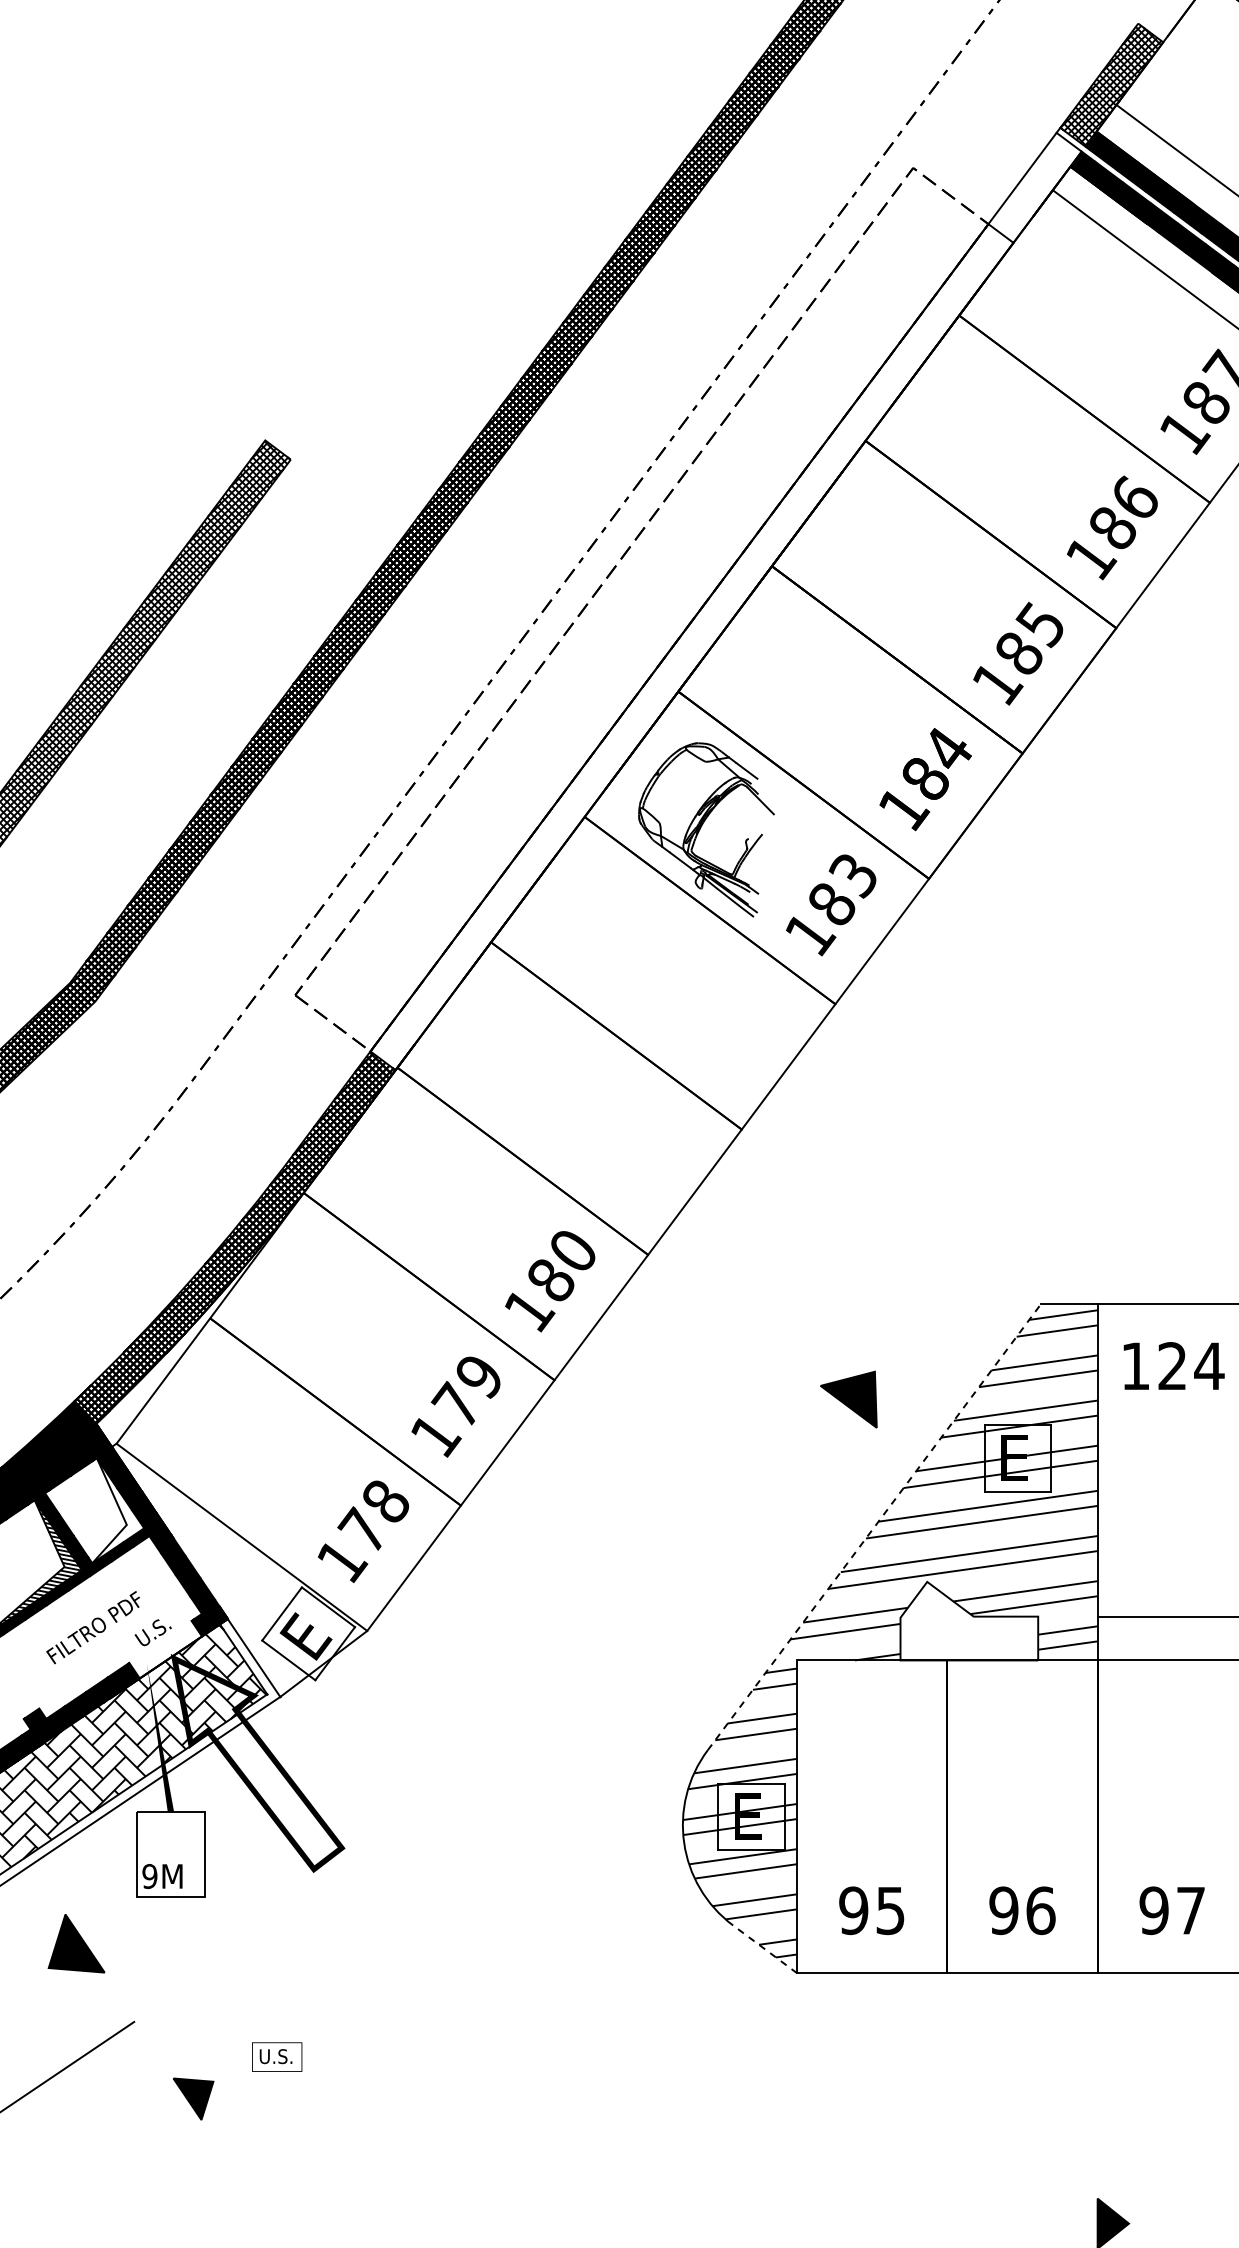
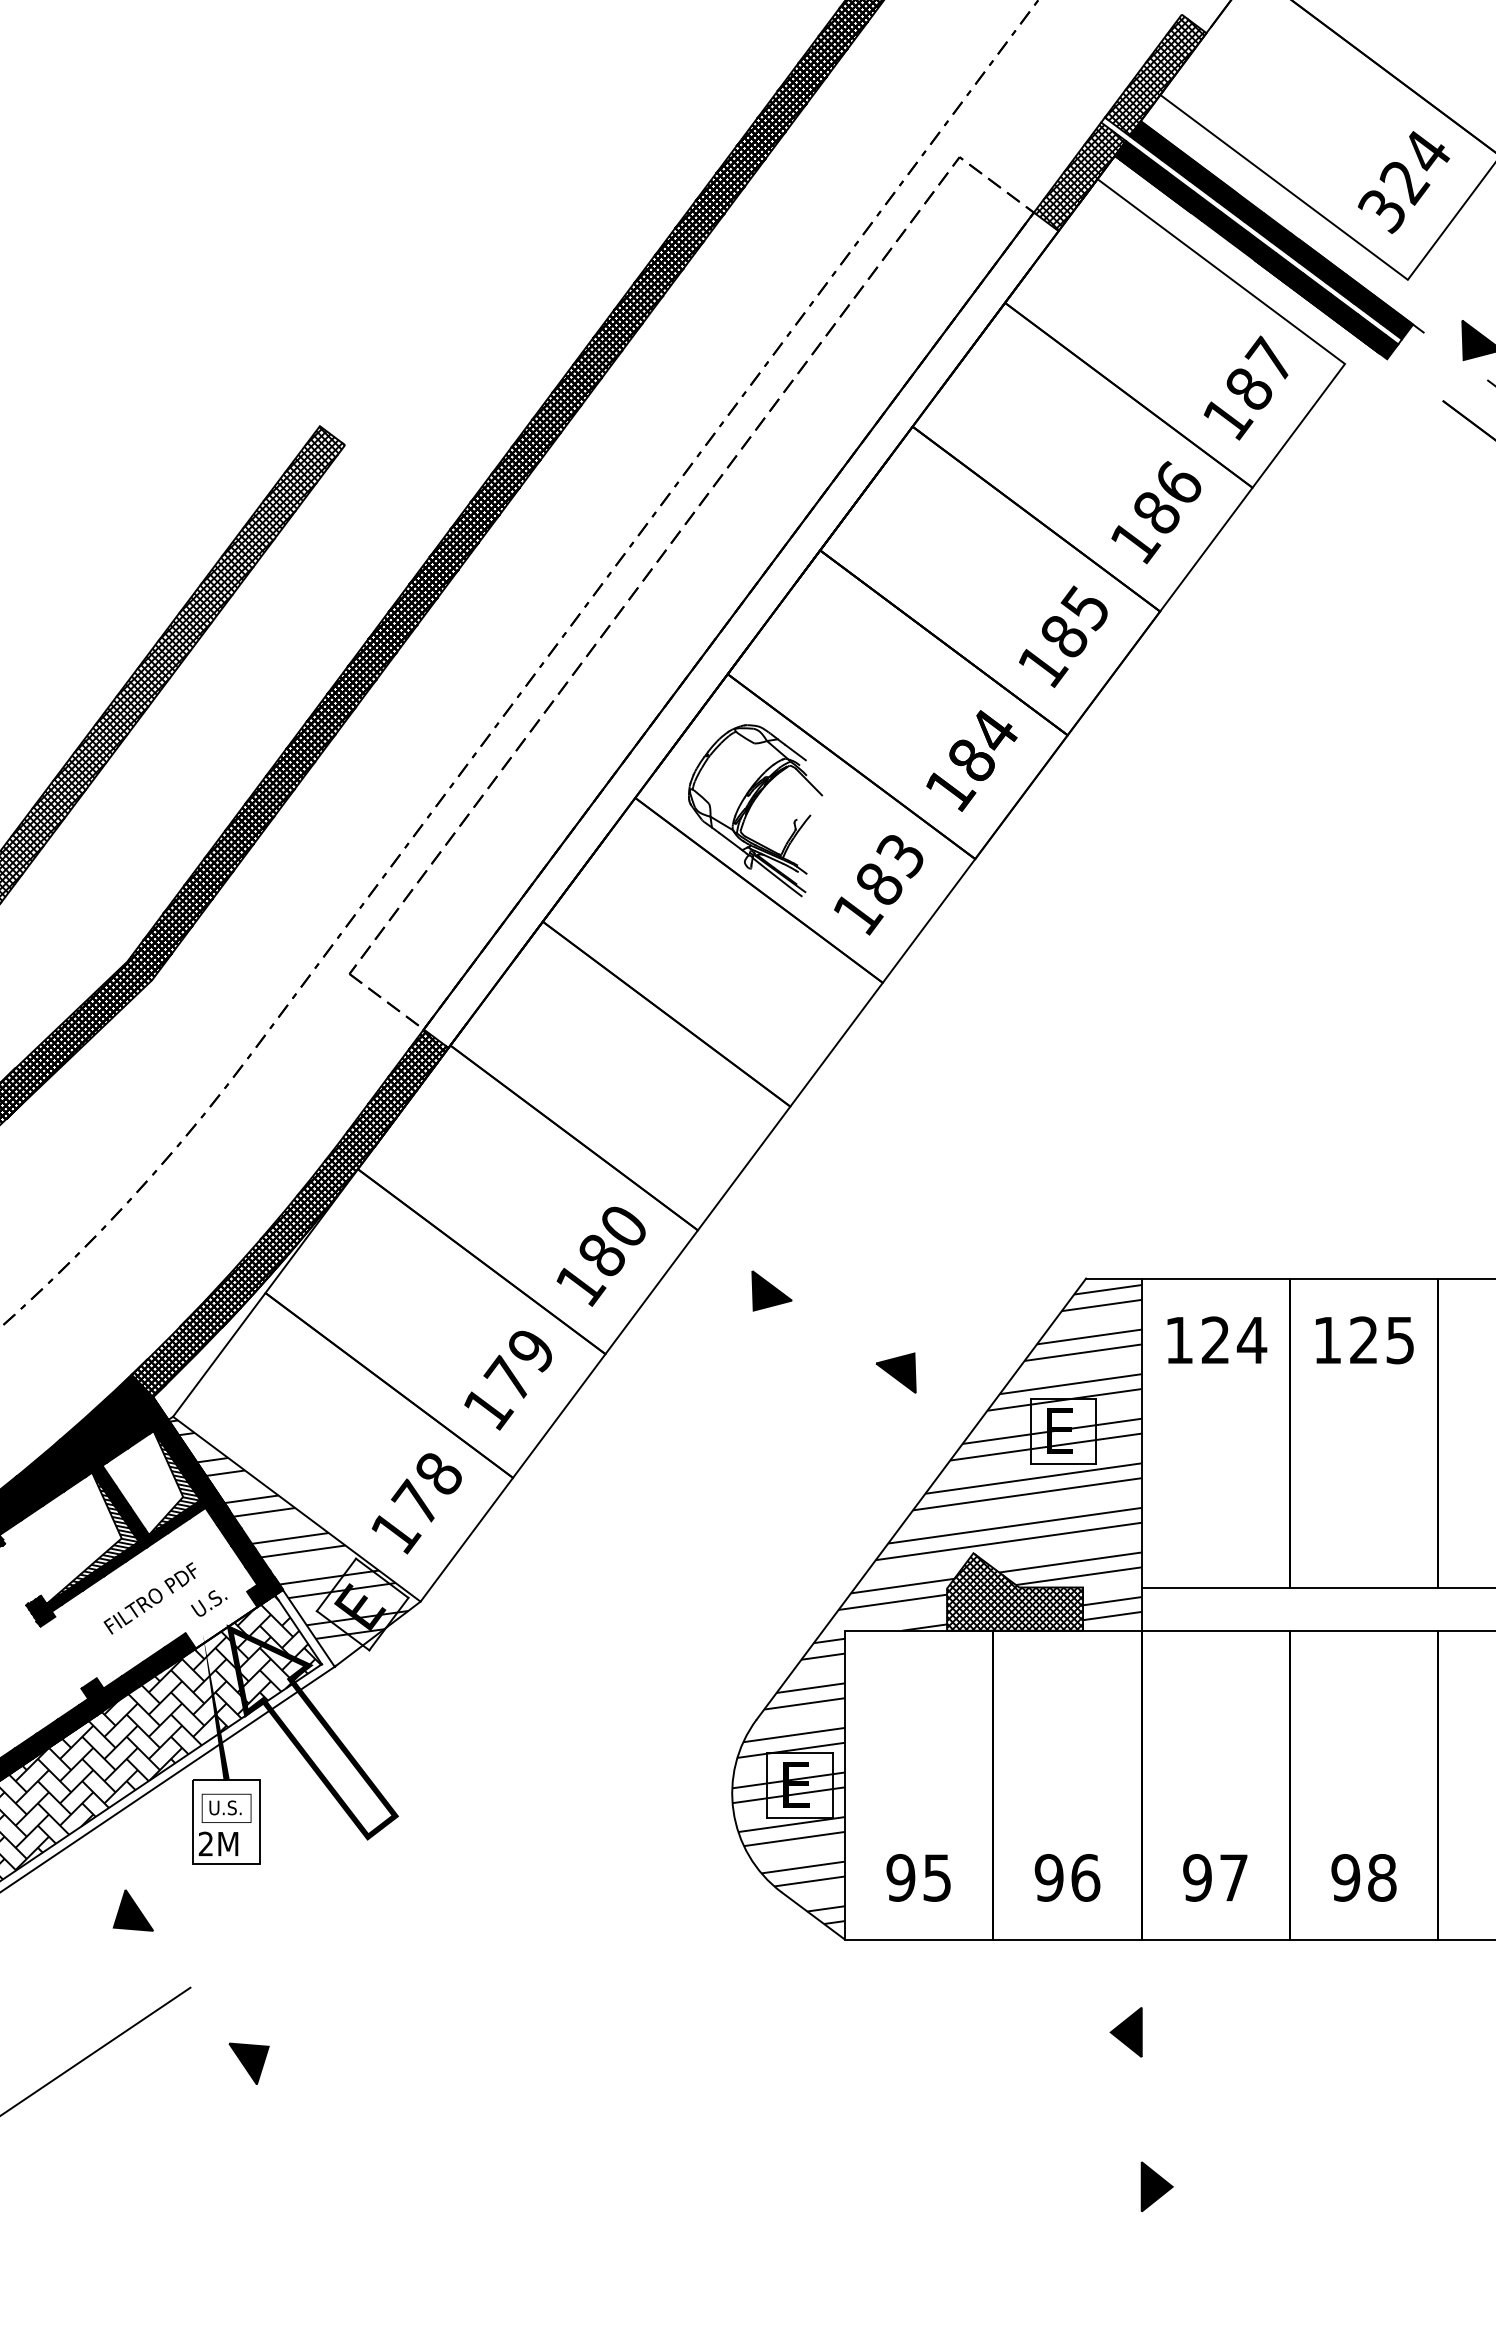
hatch: (1034, 188) -> (1079, 177), added
part: (722, 1315) -> (771, 1290), added
part: (848, 1398) -> (895, 1372), size x0.71
hatch: (118, 1510) -> (174, 1482), added
line: (874, 1526) -> (921, 1498), dashed -> solid
hatch: (233, 1571) -> (288, 1542), added
hatch: (969, 1621) -> (1015, 1592), added
text: (149, 1875) -> (205, 1843), 9M -> 2M
part: (75, 1943) -> (132, 1910), size x0.71
line: (765, 1948) -> (813, 1915), dashed -> solid
text: (277, 2056) -> (226, 1807), moved
part: (1081, 2067) -> (1125, 2032), added

